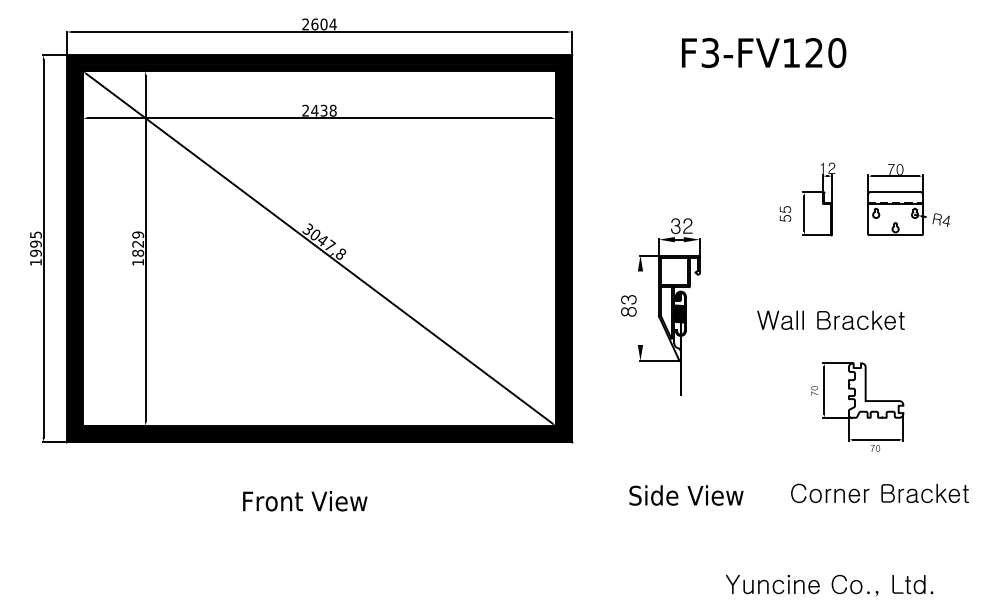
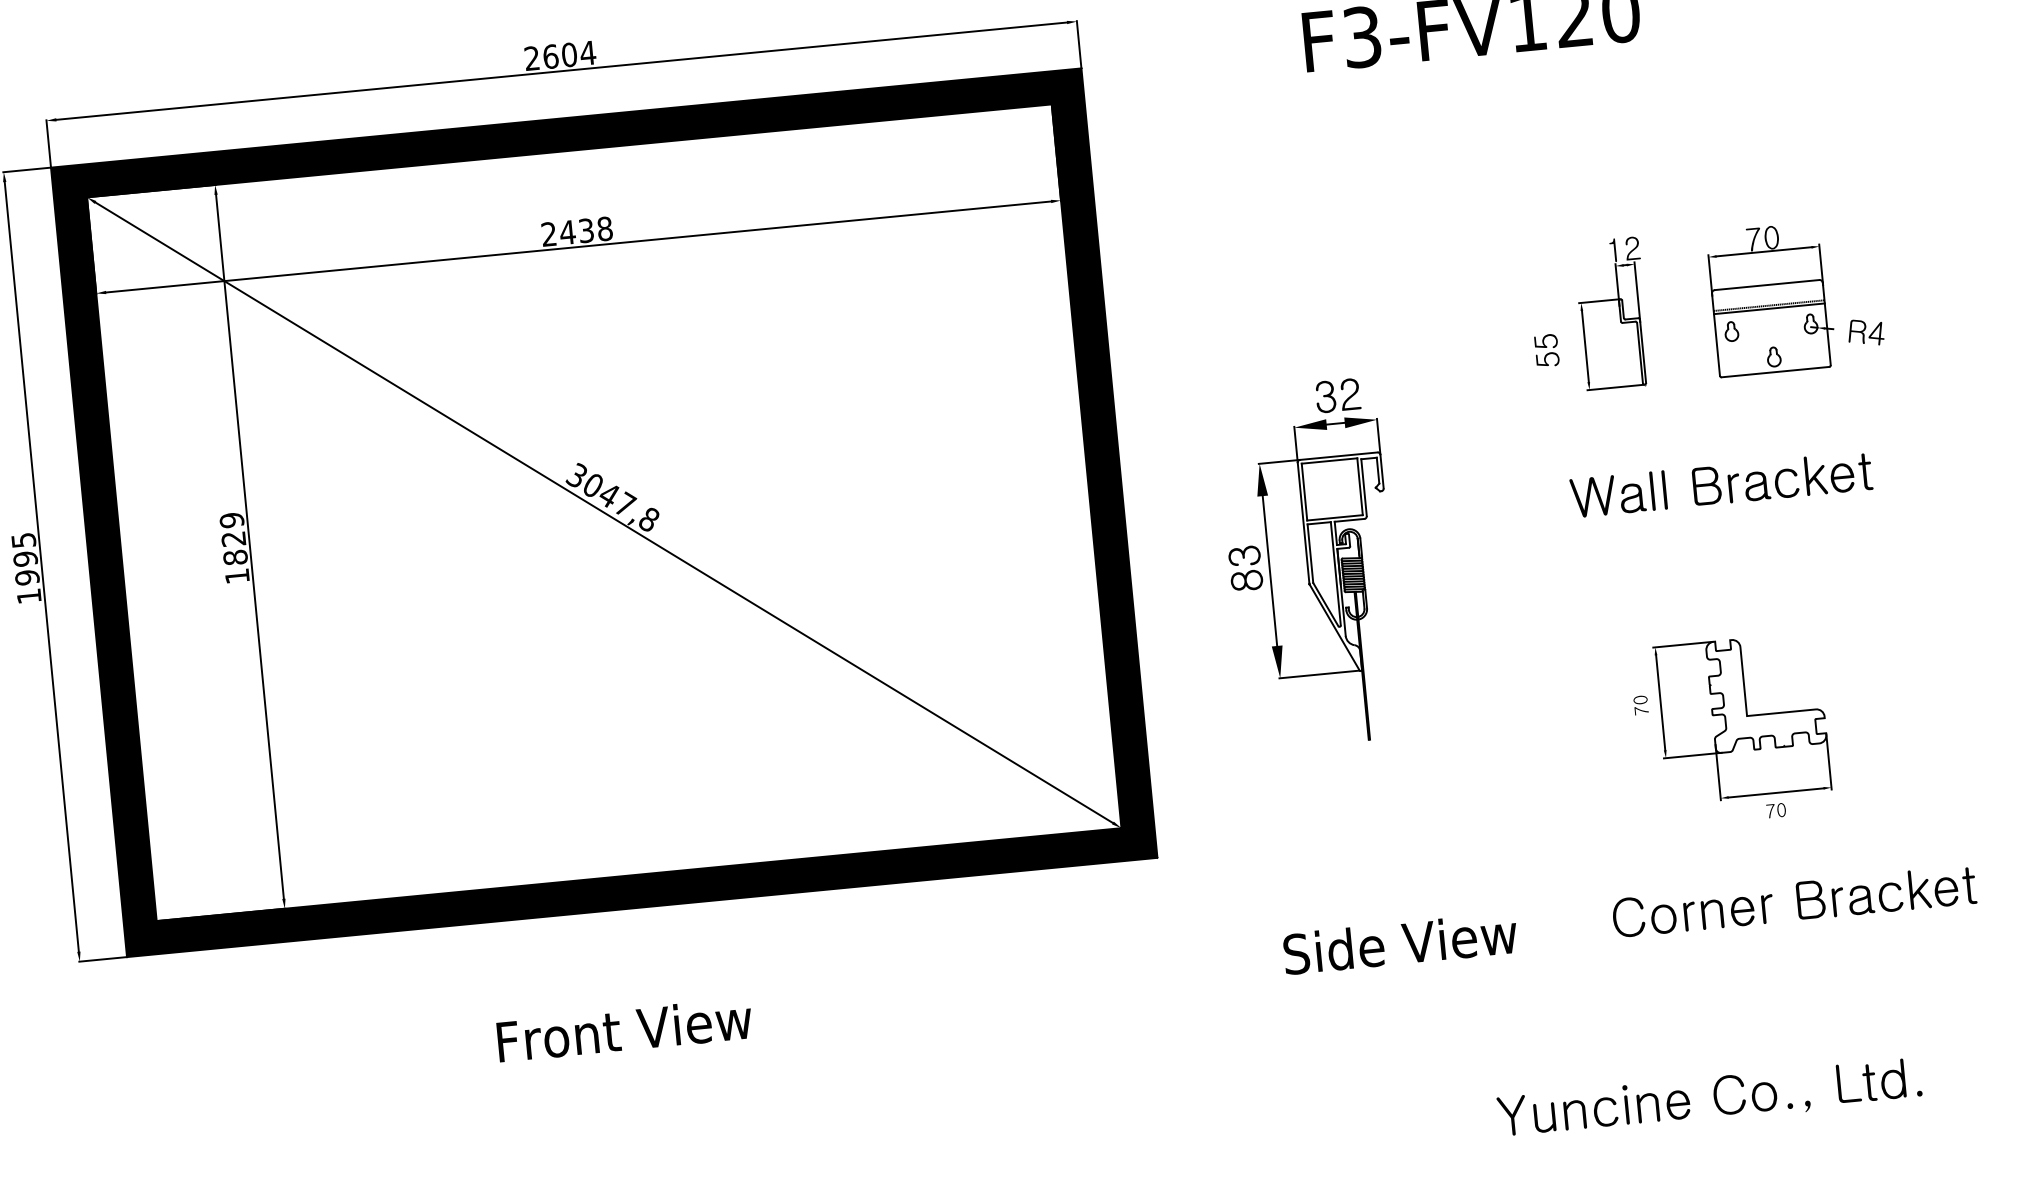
line: (640, 308) -> (1270, 571), added
text: (830, 319) -> (1720, 483), moved

